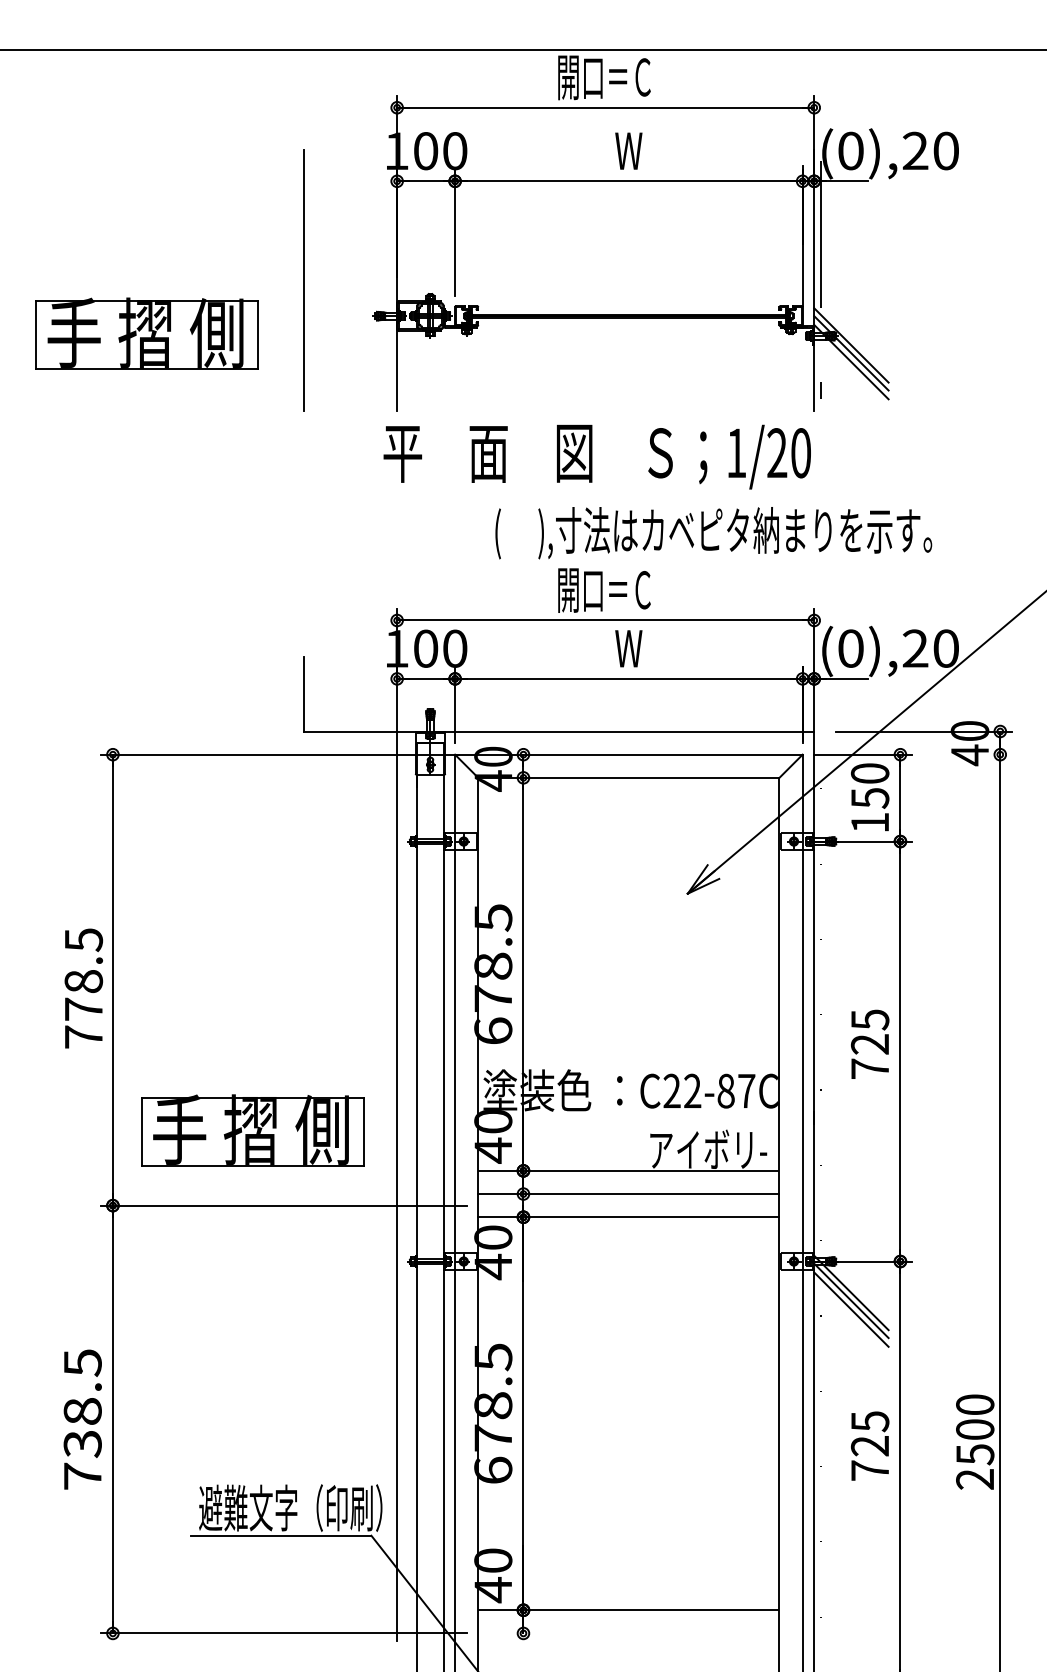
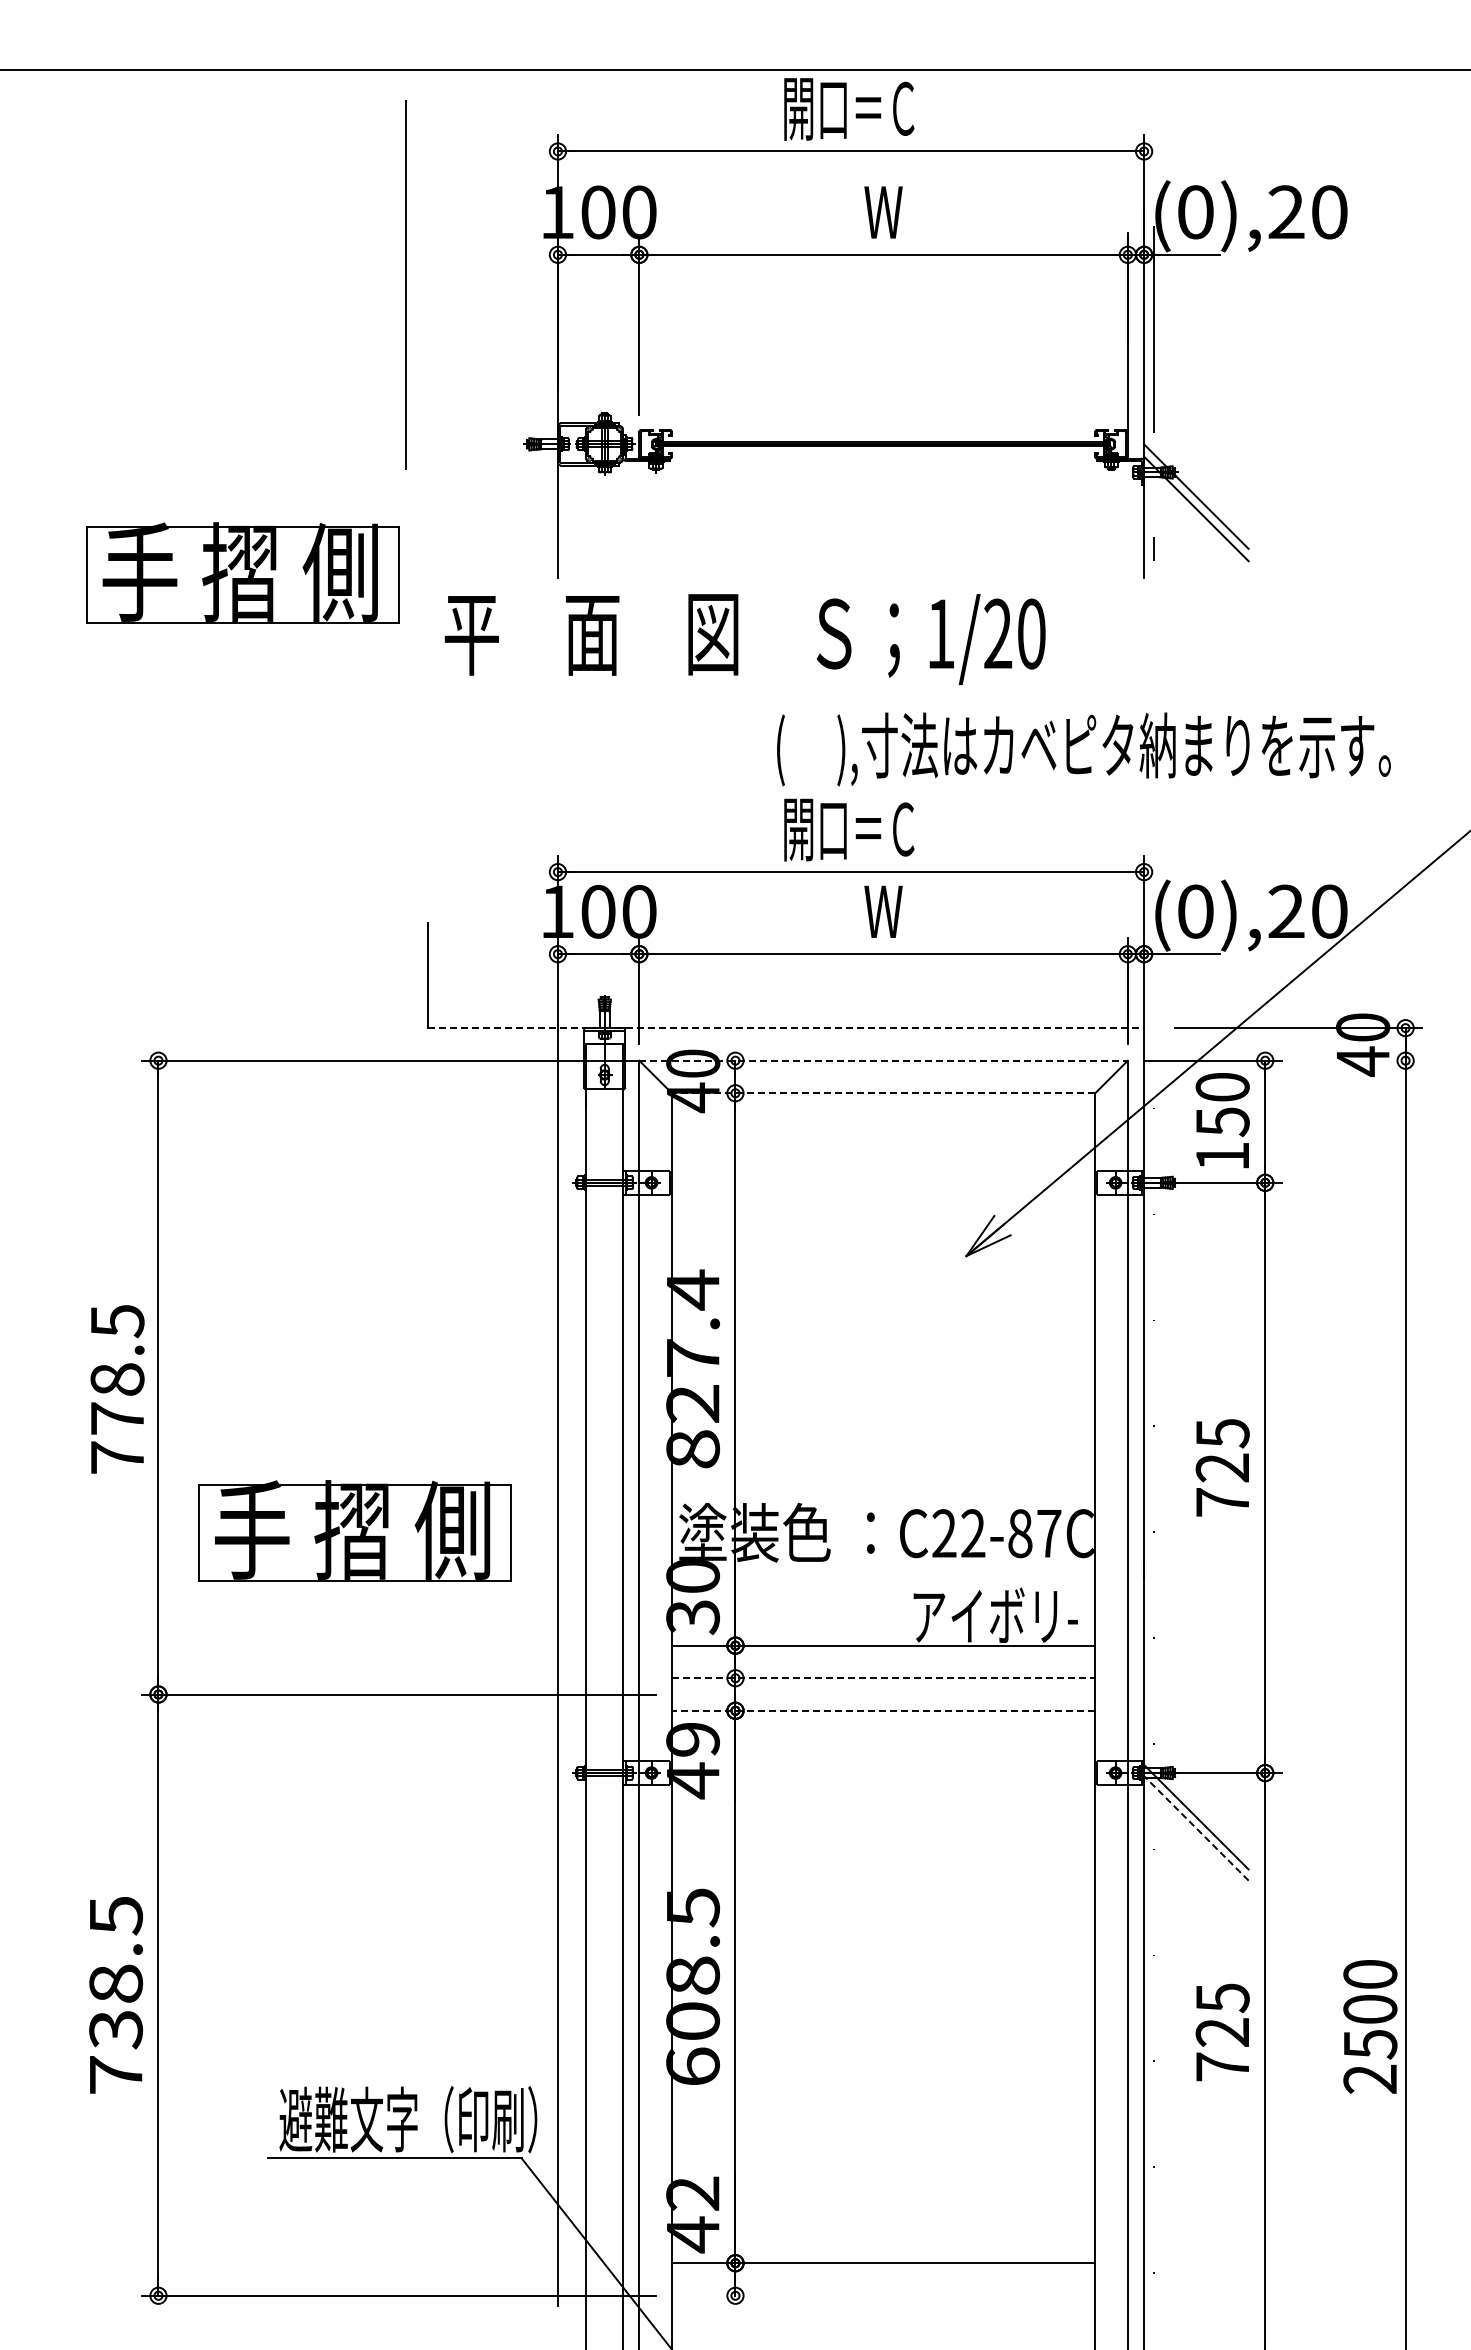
line: (304, 279) -> (405, 284), moved
part: (147, 333) -> (242, 572), moved
line: (851, 345) -> (1196, 485), removed
text: (596, 457) -> (744, 639), moved
text: (713, 533) -> (1083, 749), moved
line: (559, 731) -> (786, 1028), solid -> dashed
line: (629, 754) -> (884, 1060), solid -> dashed
line: (628, 778) -> (883, 1093), solid -> dashed
text: (493, 973) -> (693, 1368), 678.5 -> 827.4
part: (252, 1130) -> (354, 1530), moved
text: (492, 1150) -> (692, 1616), 40 -> 30
line: (628, 1194) -> (883, 1678), solid -> dashed
line: (628, 1217) -> (883, 1710), solid -> dashed
text: (493, 1237) -> (693, 1739), 40 -> 49
line: (851, 1300) -> (1196, 1828), solid -> dashed
line: (851, 1309) -> (1196, 1840), removed
text: (492, 1437) -> (692, 2020), 678.5 -> 608.5
text: (493, 1560) -> (693, 2193), 40 -> 42

